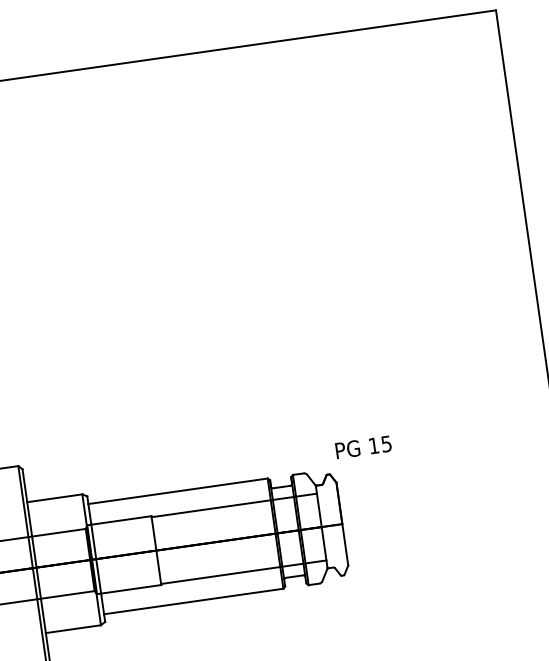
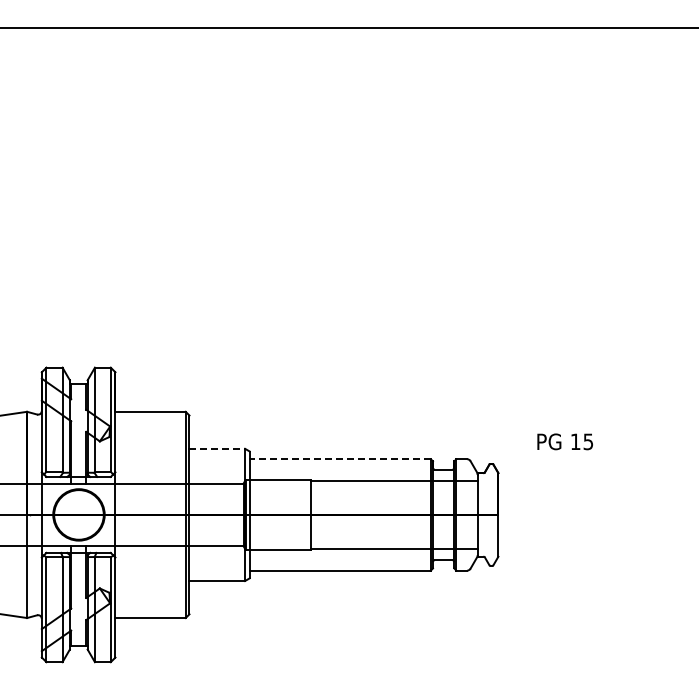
text: (362, 447) -> (564, 441), moved
line: (178, 491) -> (340, 459), solid -> dashed
line: (54, 497) -> (217, 448), solid -> dashed

